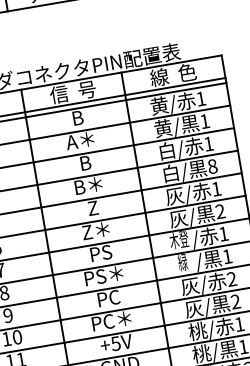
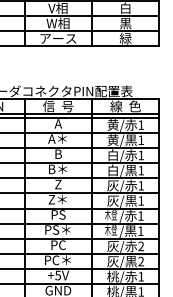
text: (76, 117) -> (57, 123), B -> A
text: (213, 166) -> (141, 170), 8 -> 1
text: (220, 210) -> (141, 200), 2 -> 1
text: (183, 263) -> (111, 230), 緑 -> 木登

